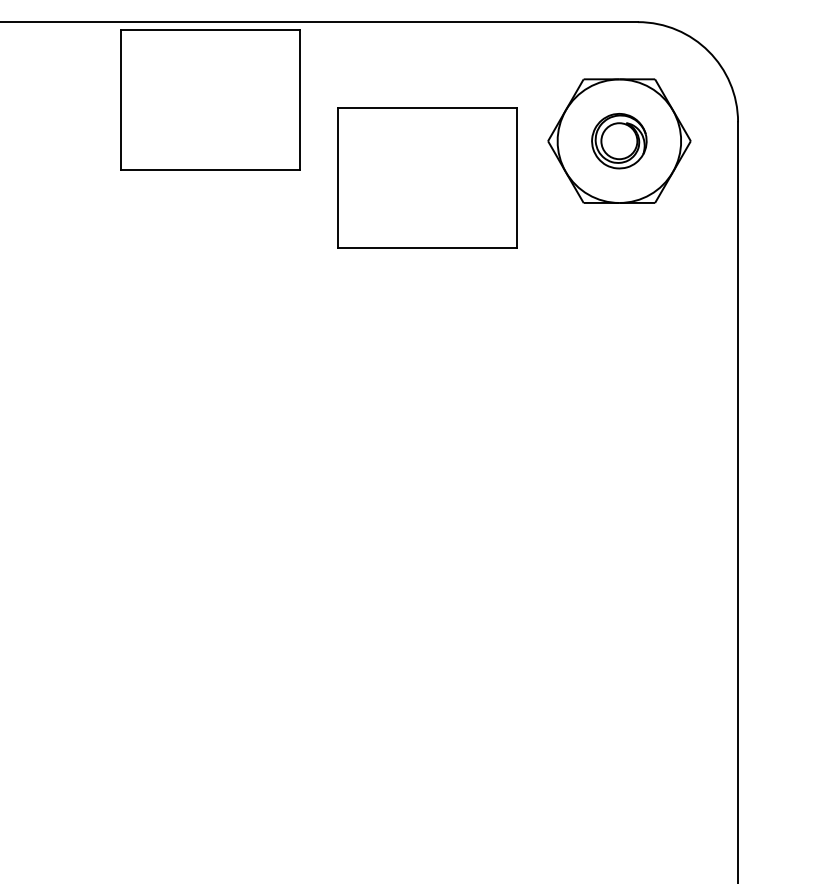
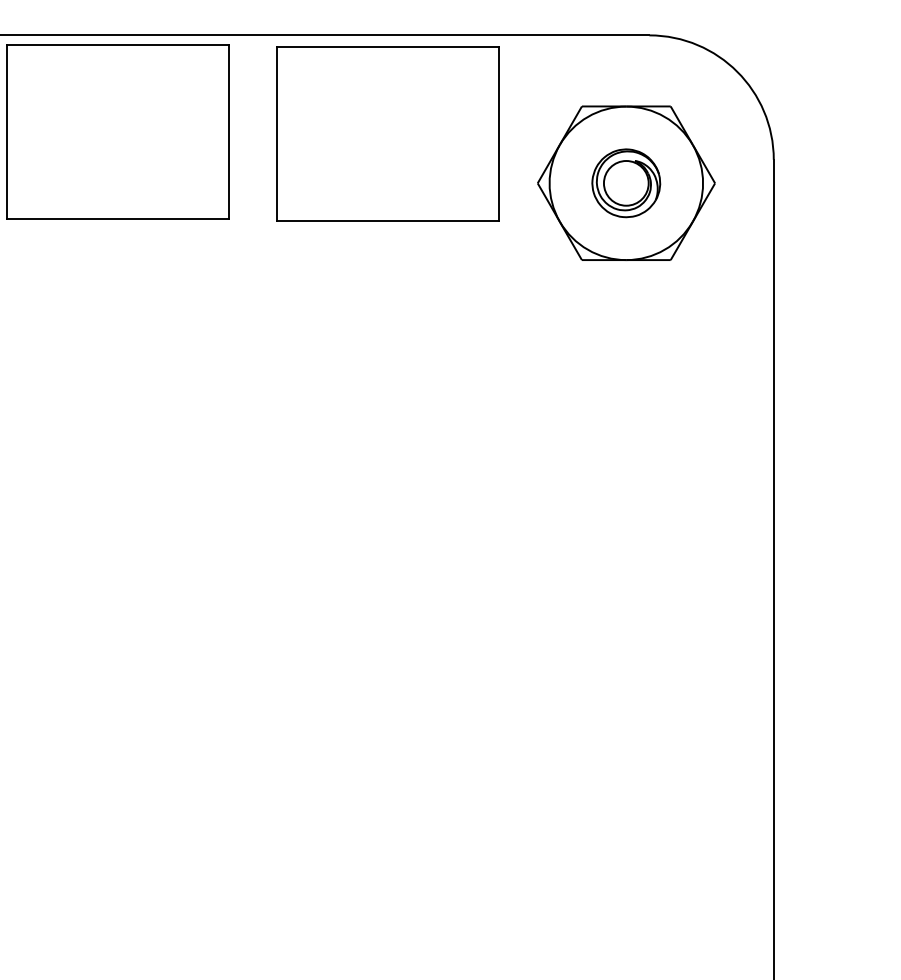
part: (427, 177) -> (387, 132), moved

